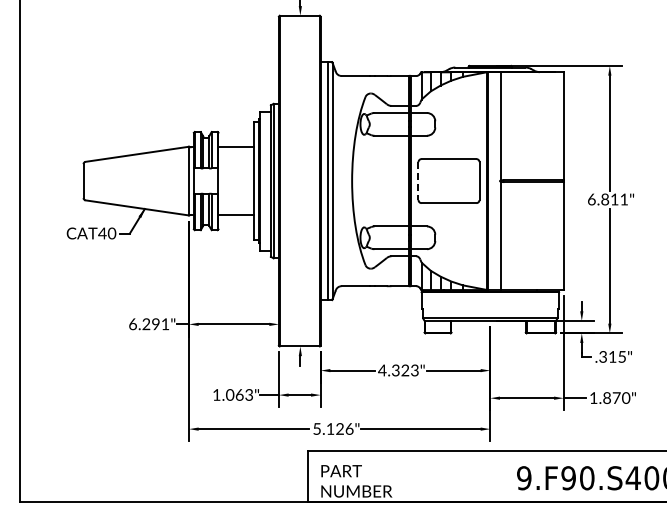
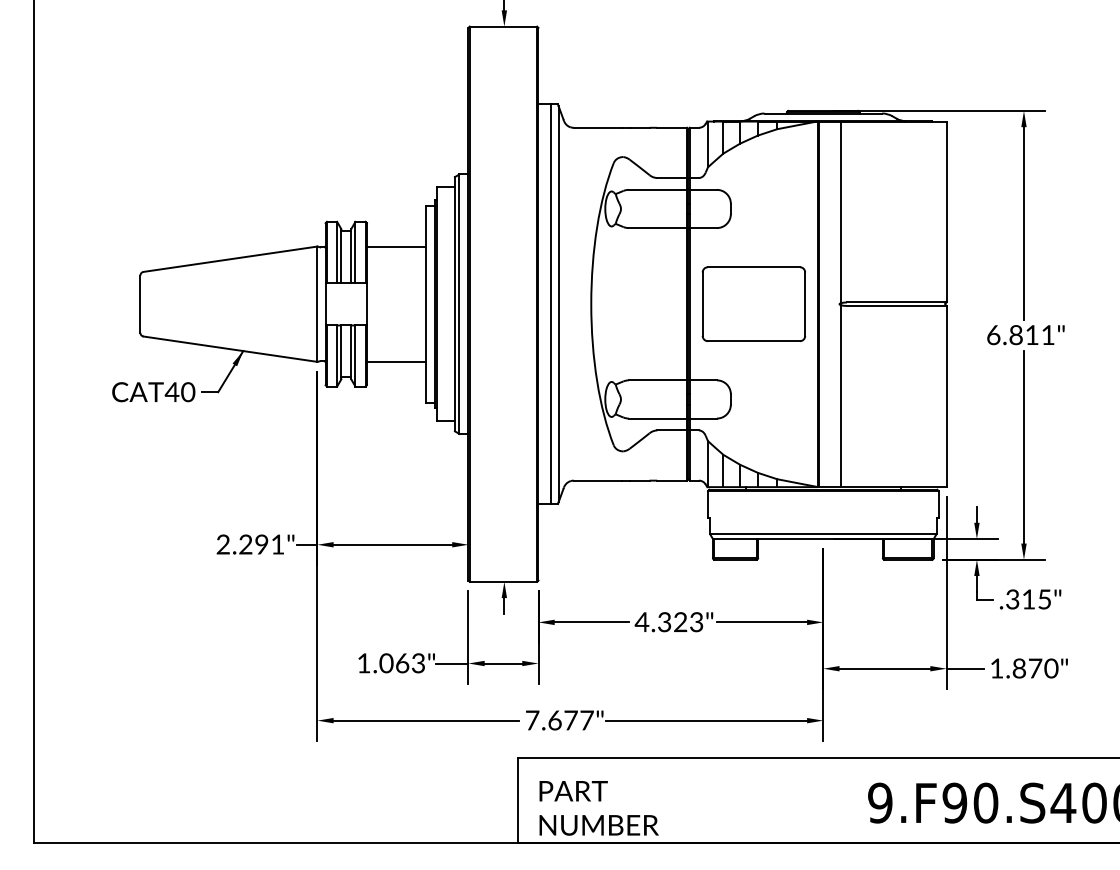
line: (418, 181) -> (702, 304), dashed -> solid
text: (132, 324) -> (222, 544), 6.291" -> 2.291"
text: (333, 428) -> (560, 719), 5.126" -> 7.677"

